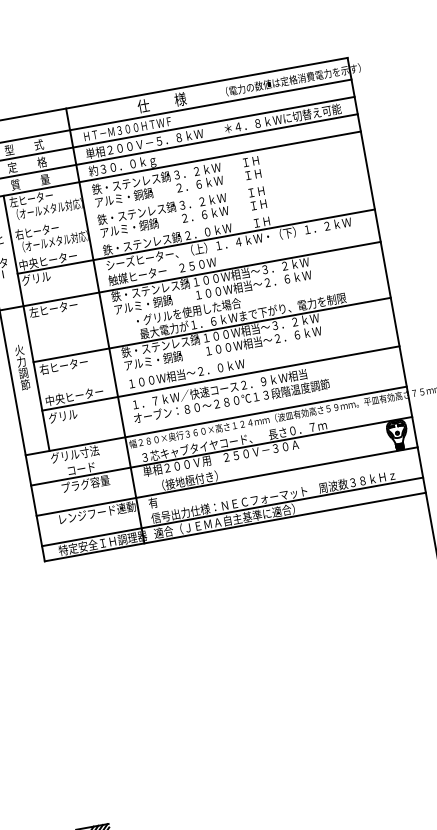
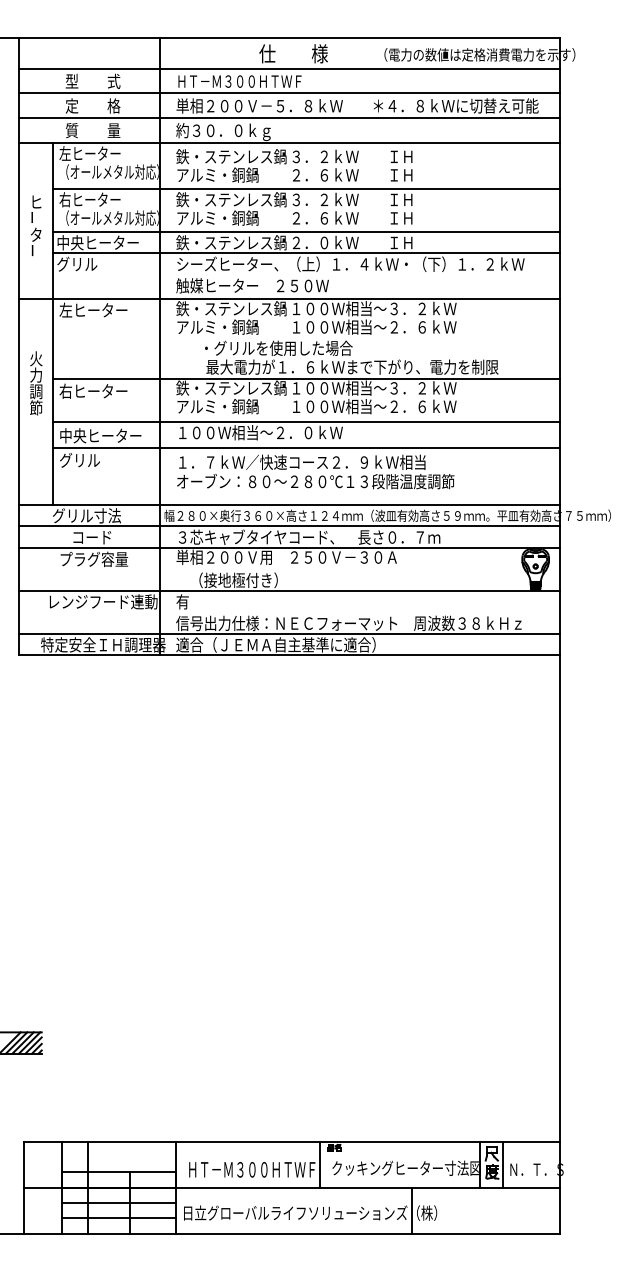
line: (187, 196) -> (305, 188), added
line: (192, 226) -> (305, 231), added
line: (216, 360) -> (305, 421), added
line: (218, 436) -> (288, 526), added

